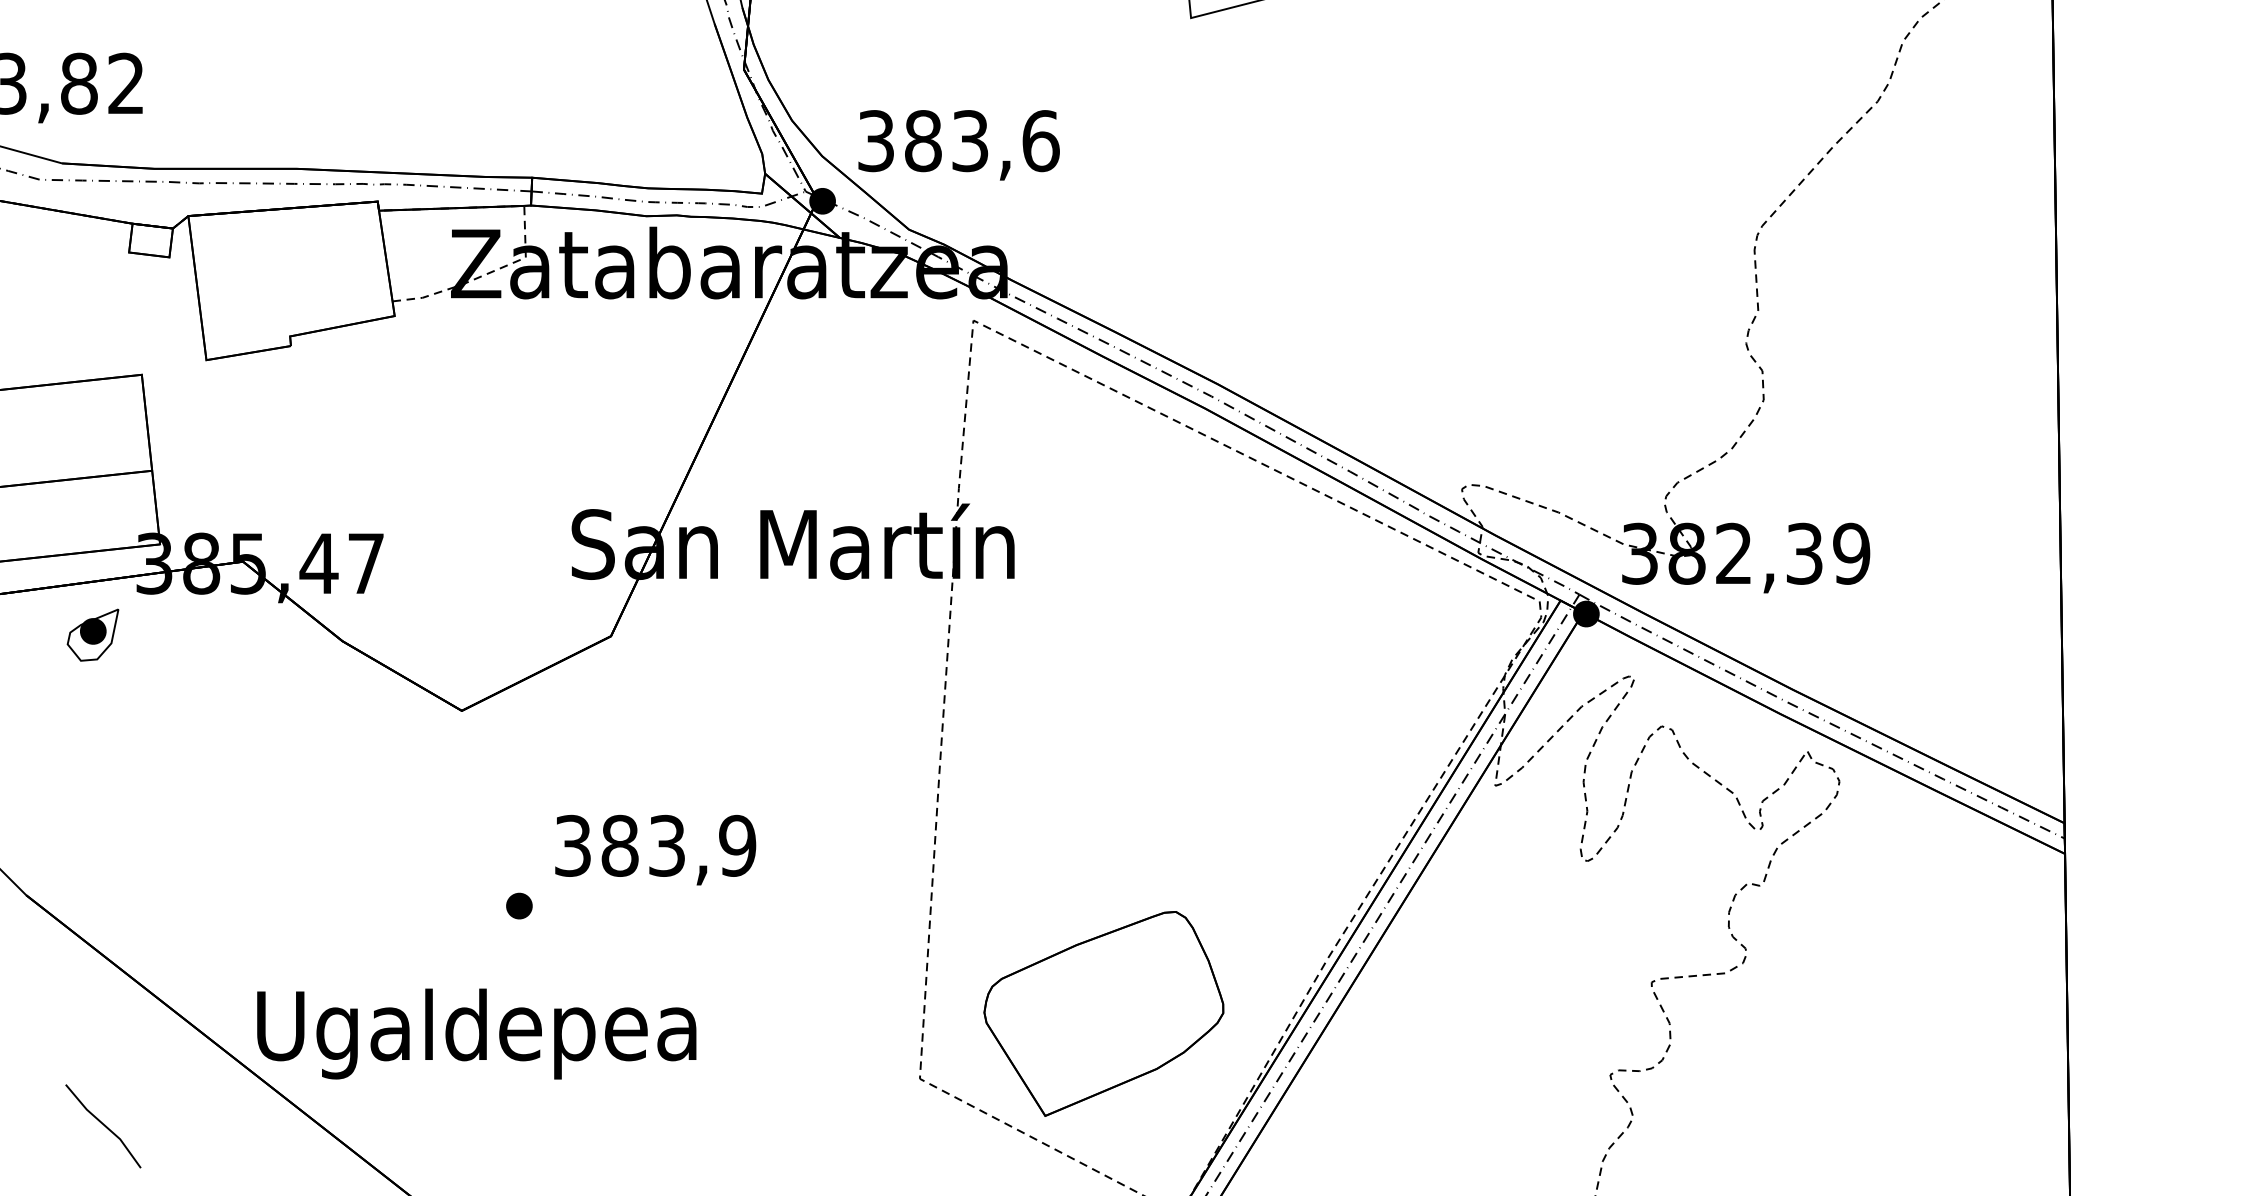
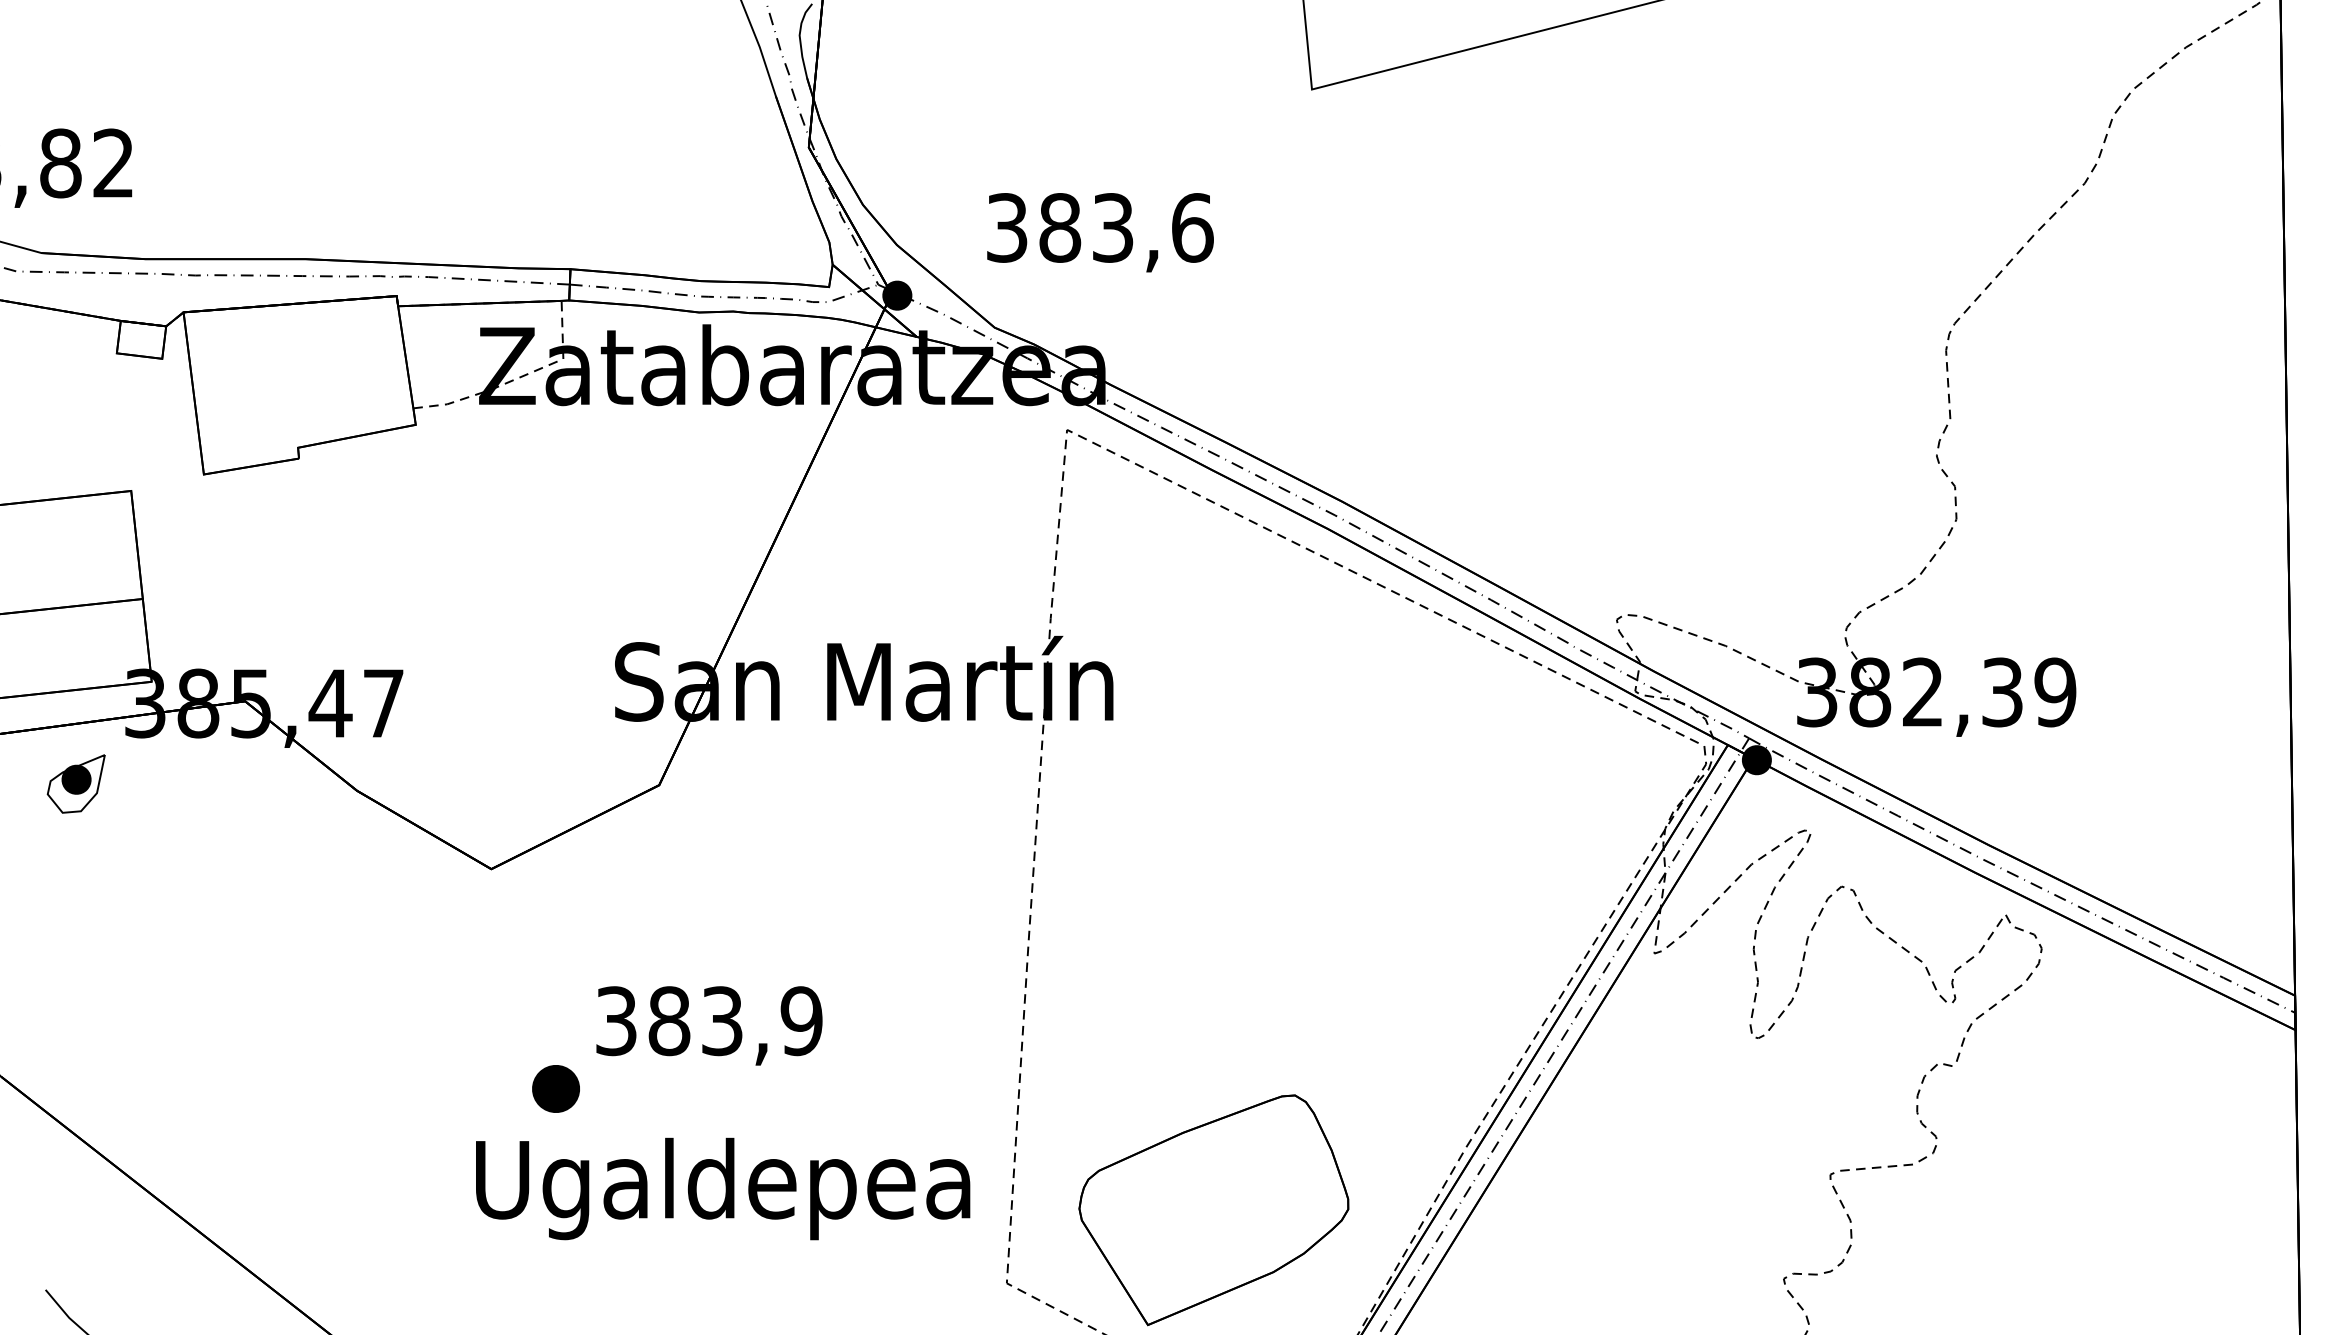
text: (958, 145) -> (1099, 232), moved
part: (519, 905) -> (556, 1088), size x1.6
text: (476, 1033) -> (722, 1188), moved

